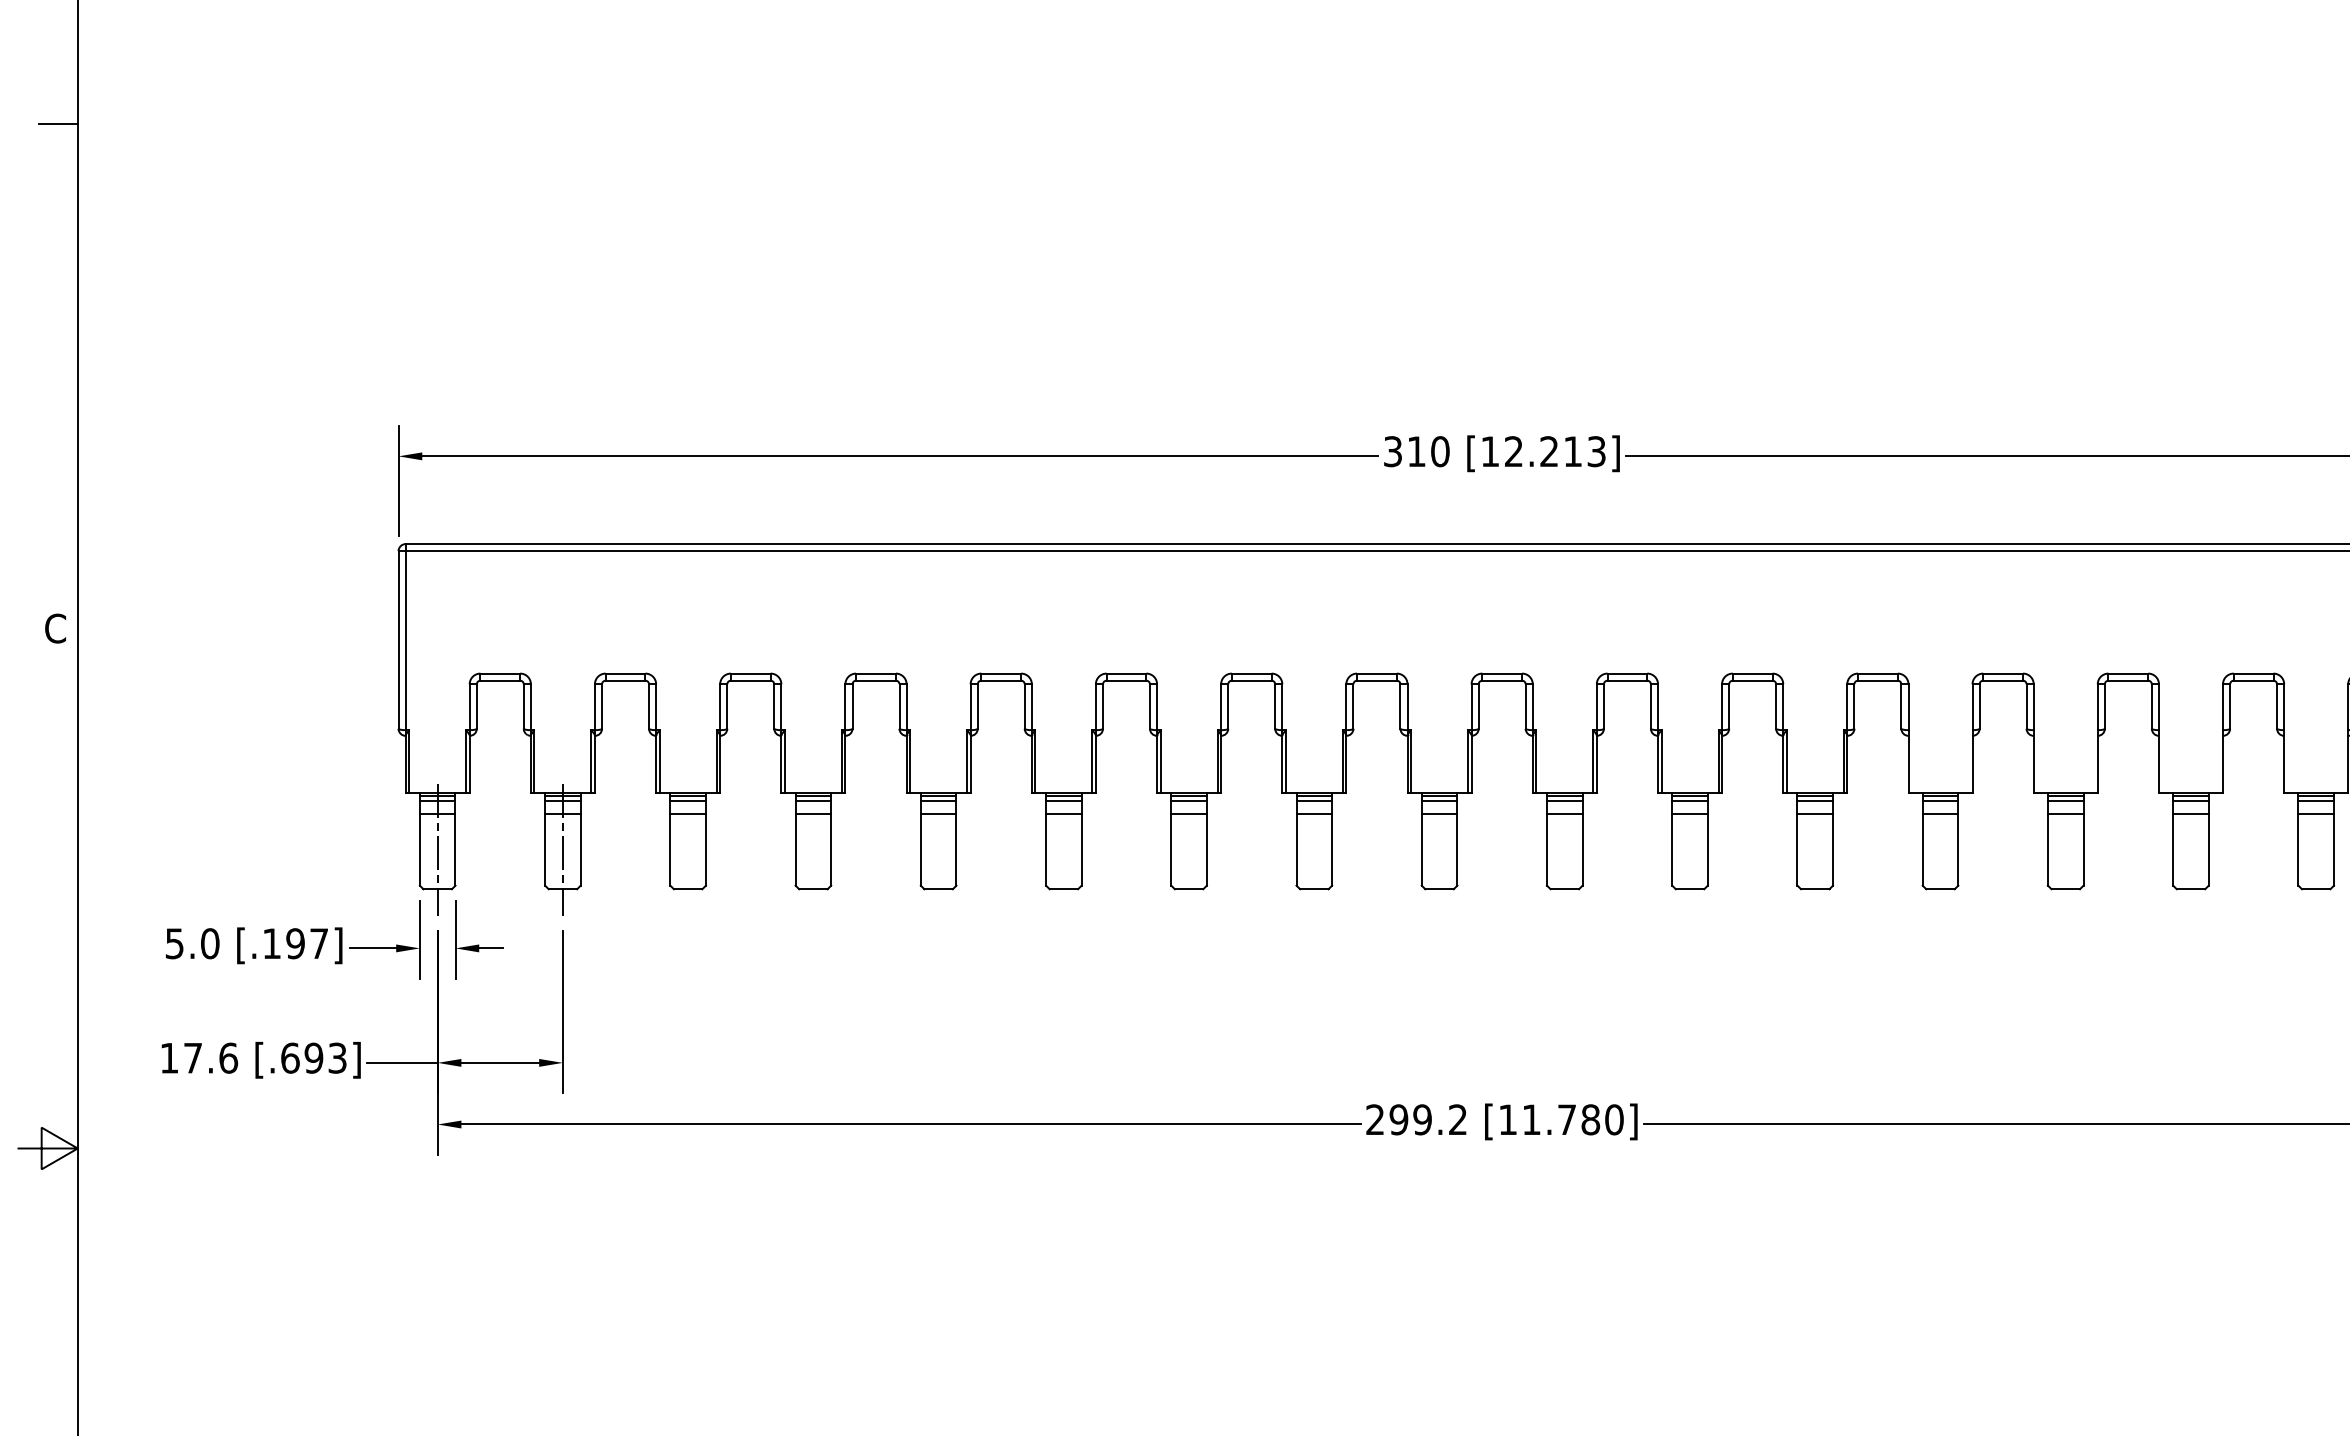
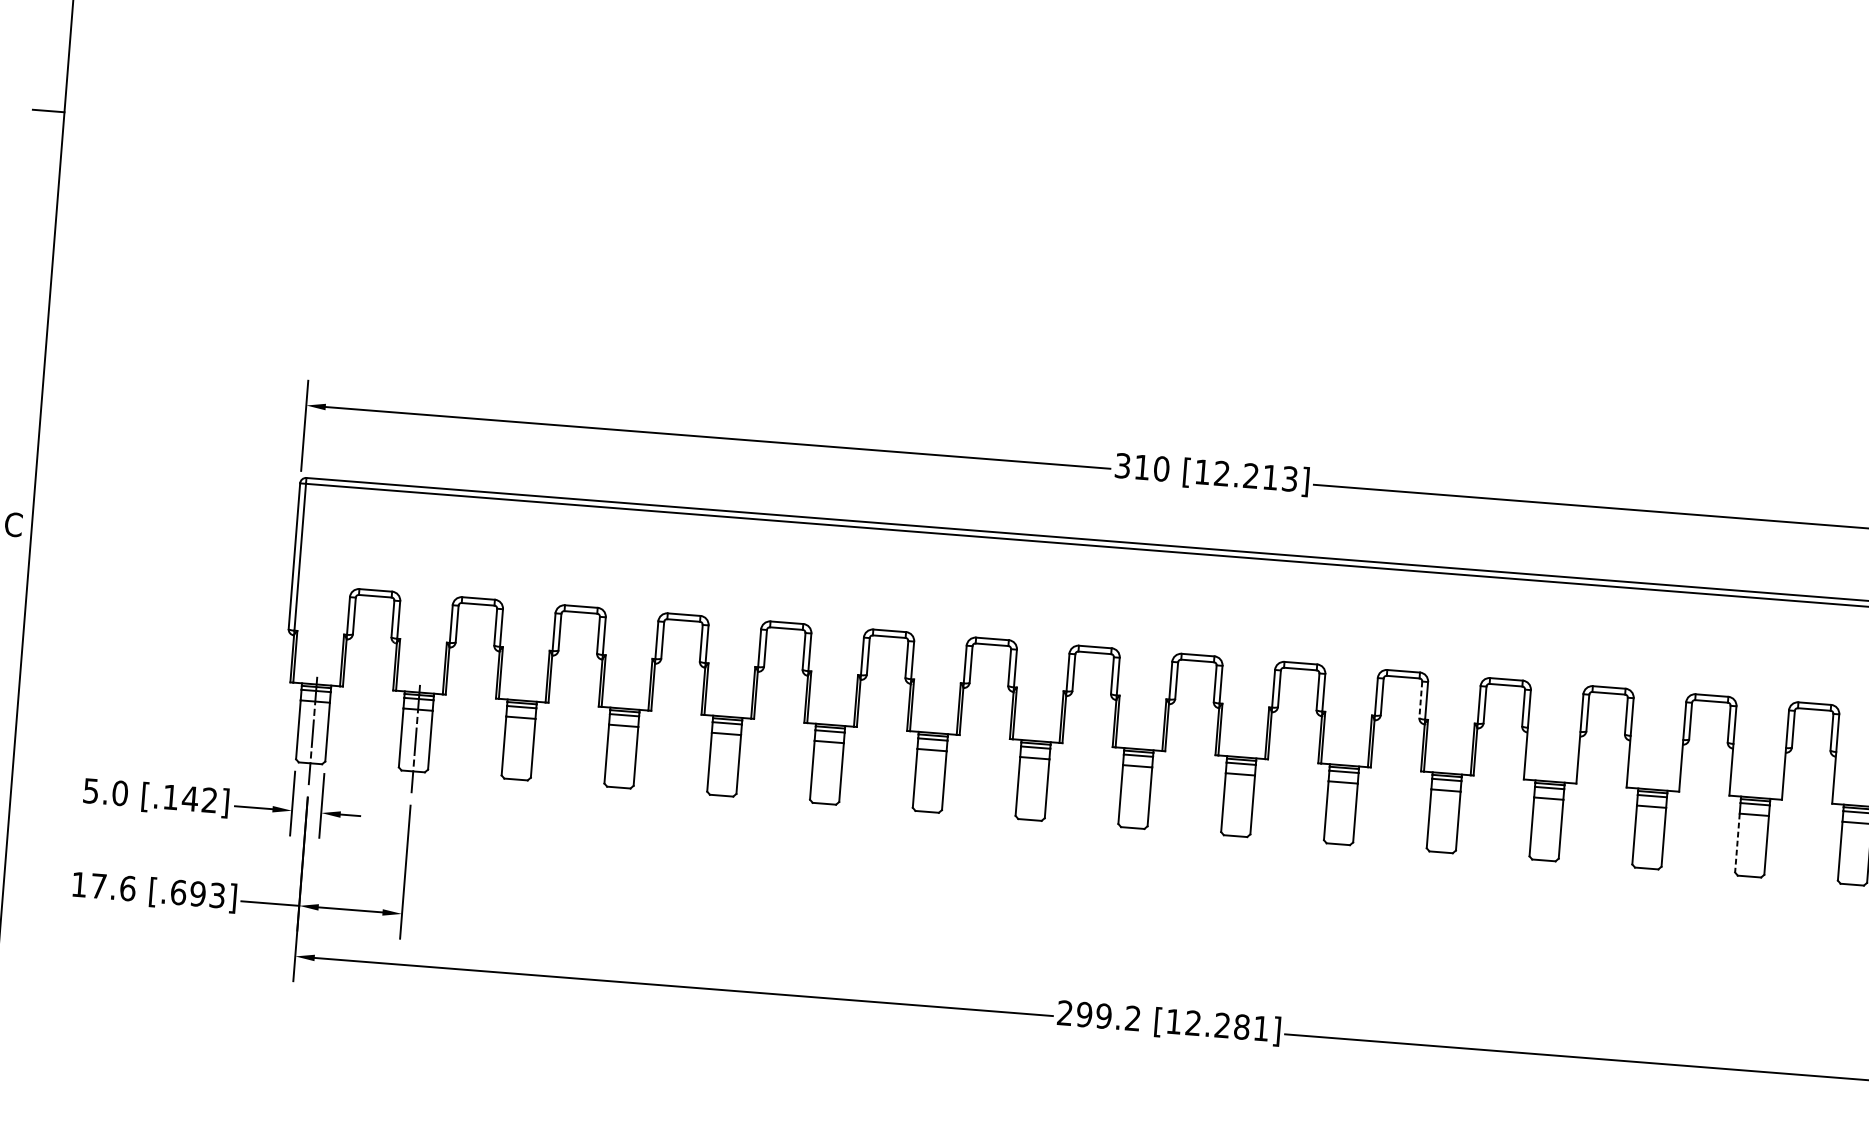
line: (1776, 707) -> (1421, 700), solid -> dashed
line: (2173, 849) -> (1737, 842), solid -> dashed
text: (306, 943) -> (199, 799), [.197] -> [.142]
text: (1572, 1119) -> (1226, 1025), [11.780] -> [12.281]

